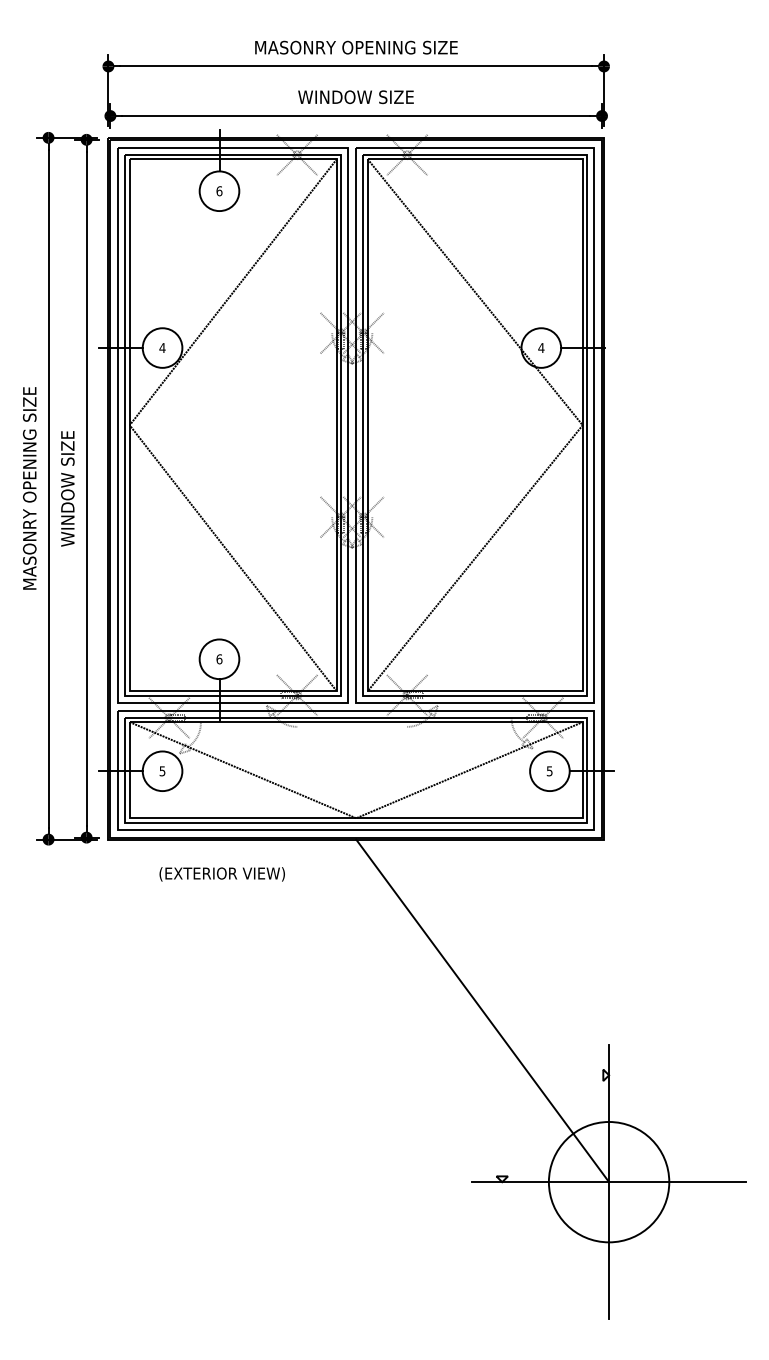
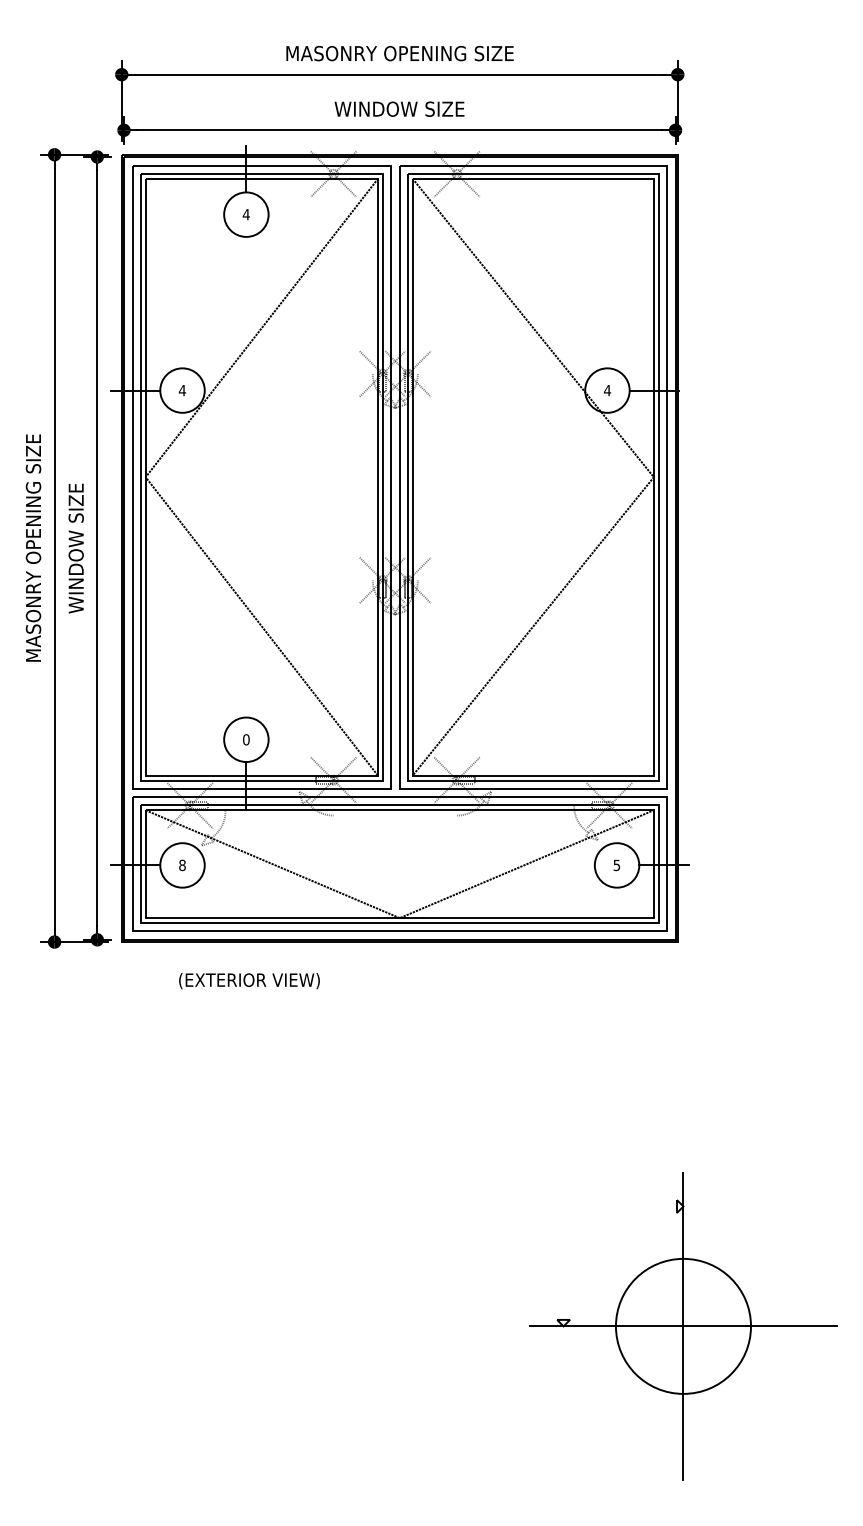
text: (219, 191) -> (246, 214), 6 -> 4
text: (219, 658) -> (246, 738), 6 -> 0
text: (162, 771) -> (182, 865), 5 -> 8
line: (482, 1010) -> (541, 1133), removed

